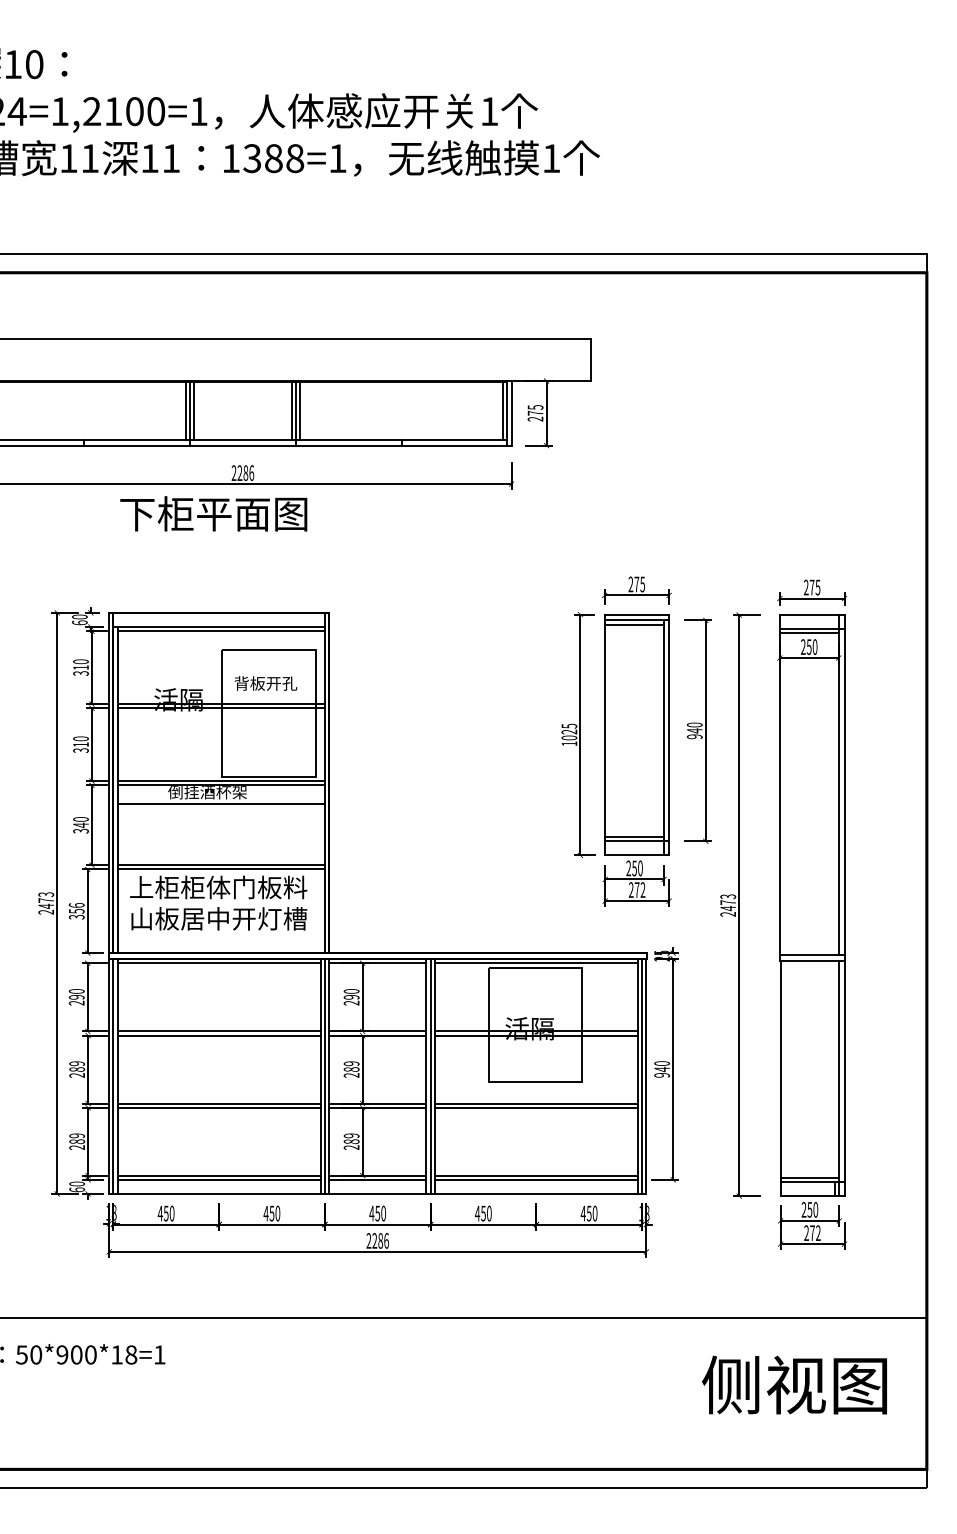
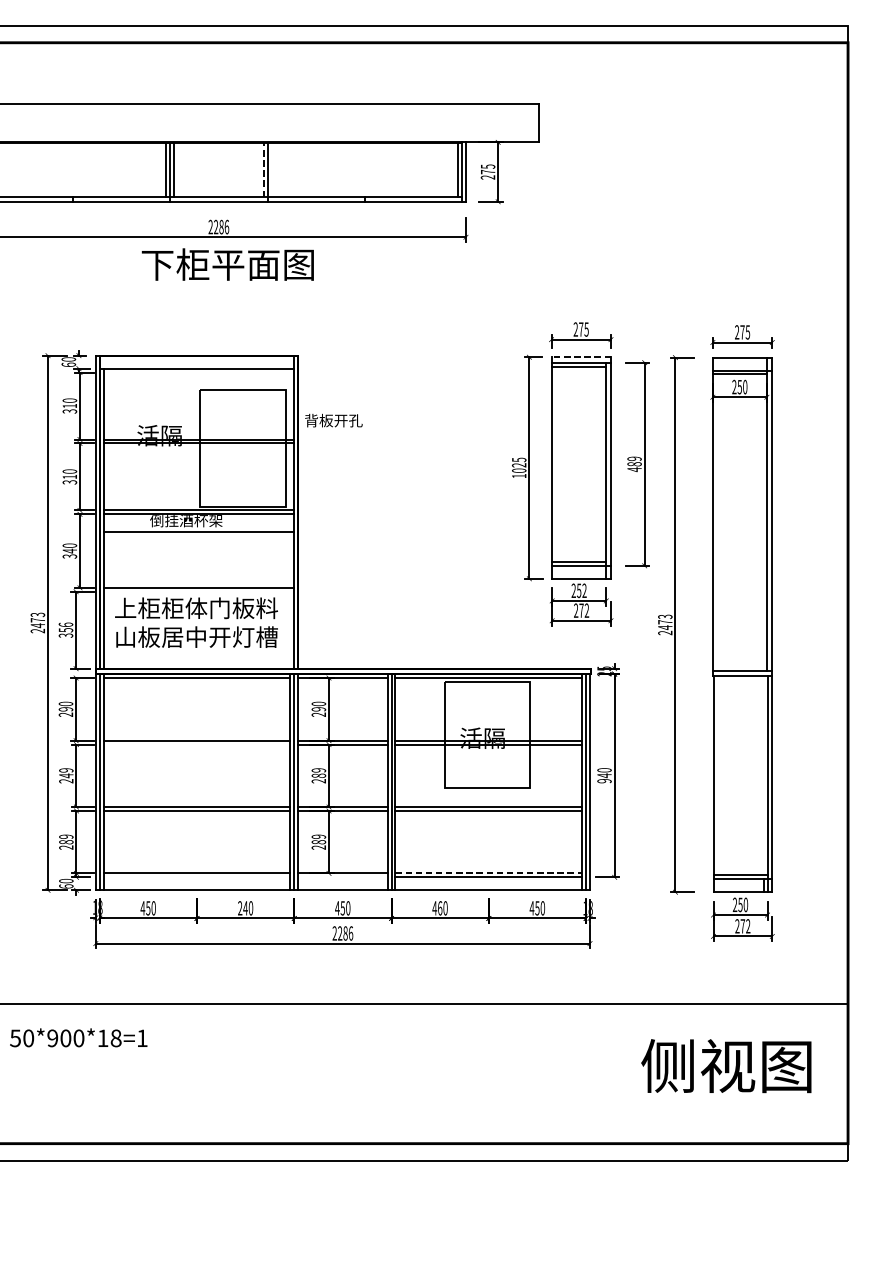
line: (291, 410) -> (263, 169), solid -> dashed
line: (300, 410) -> (271, 169), removed
text: (213, 513) -> (227, 264), moved
line: (636, 614) -> (580, 357), solid -> dashed
line: (220, 631) -> (198, 372), removed
text: (265, 683) -> (333, 420), moved
text: (694, 730) -> (634, 463), 940 -> 489
text: (640, 868) -> (584, 590), 250 -> 252
line: (220, 869) -> (198, 591), removed
line: (218, 1035) -> (196, 744), removed
text: (77, 1069) -> (66, 775), 289 -> 249
line: (536, 1175) -> (488, 873), solid -> dashed
line: (218, 1179) -> (196, 876), removed
line: (377, 1179) -> (342, 876), removed
text: (268, 1213) -> (242, 908), 450 -> 240
text: (483, 1213) -> (440, 908), 450 -> 460

